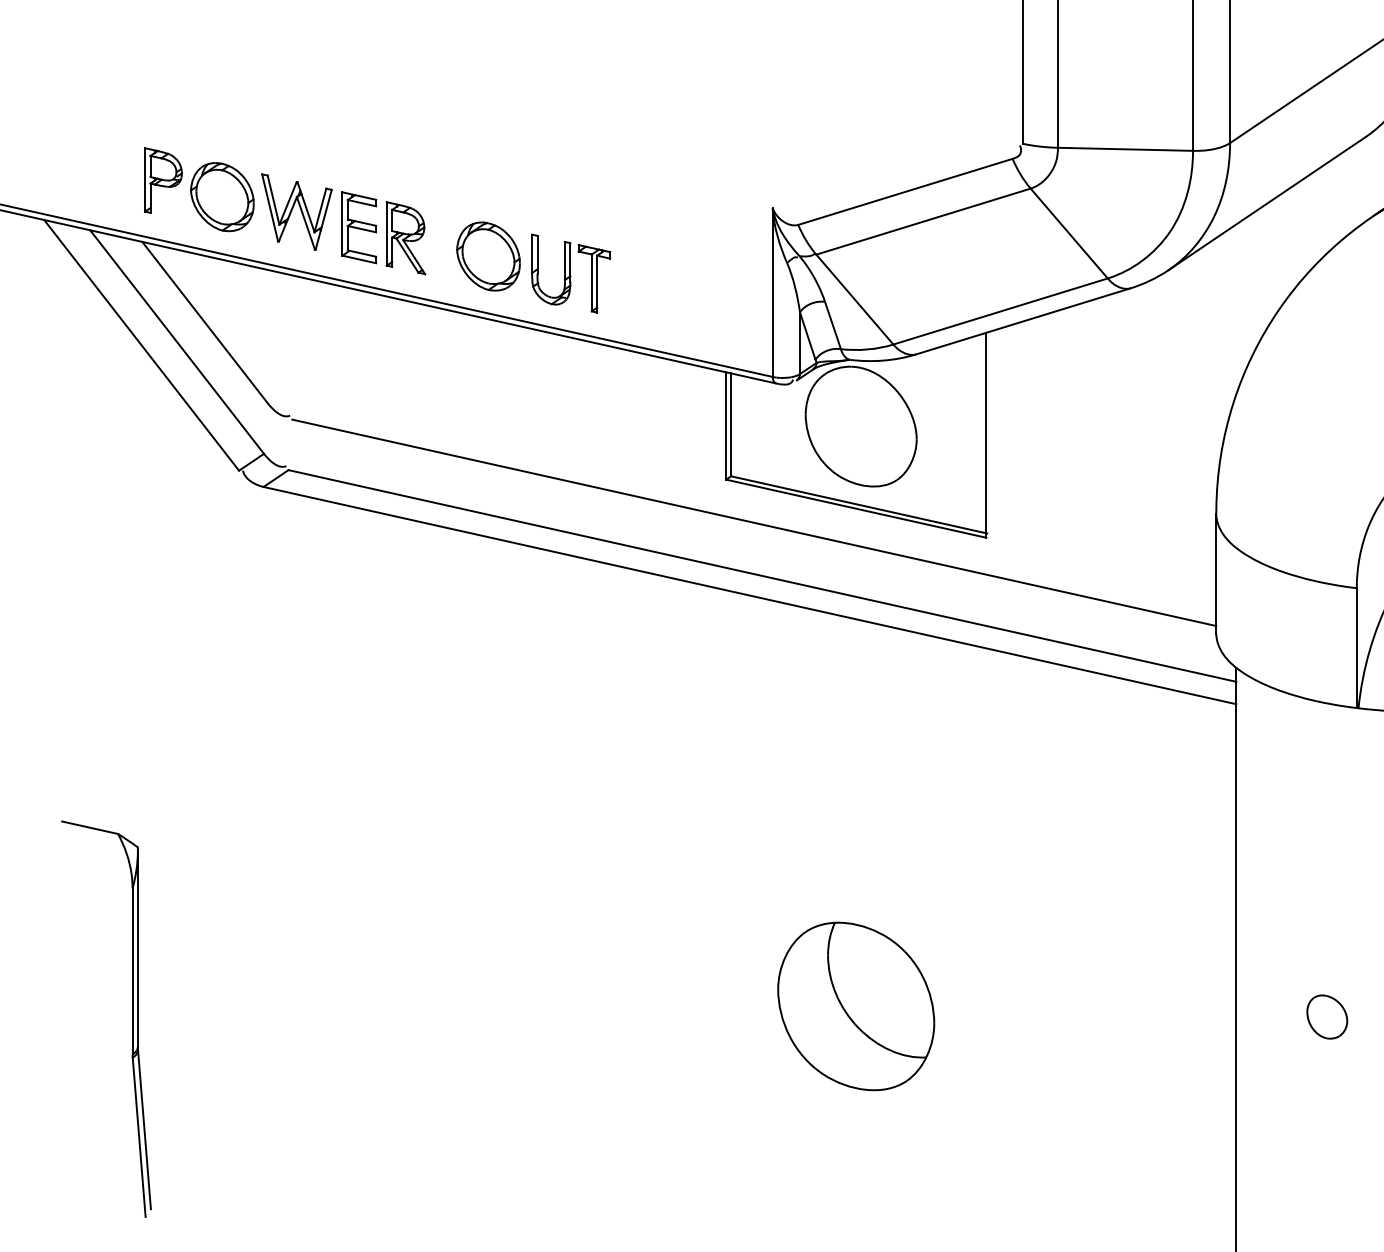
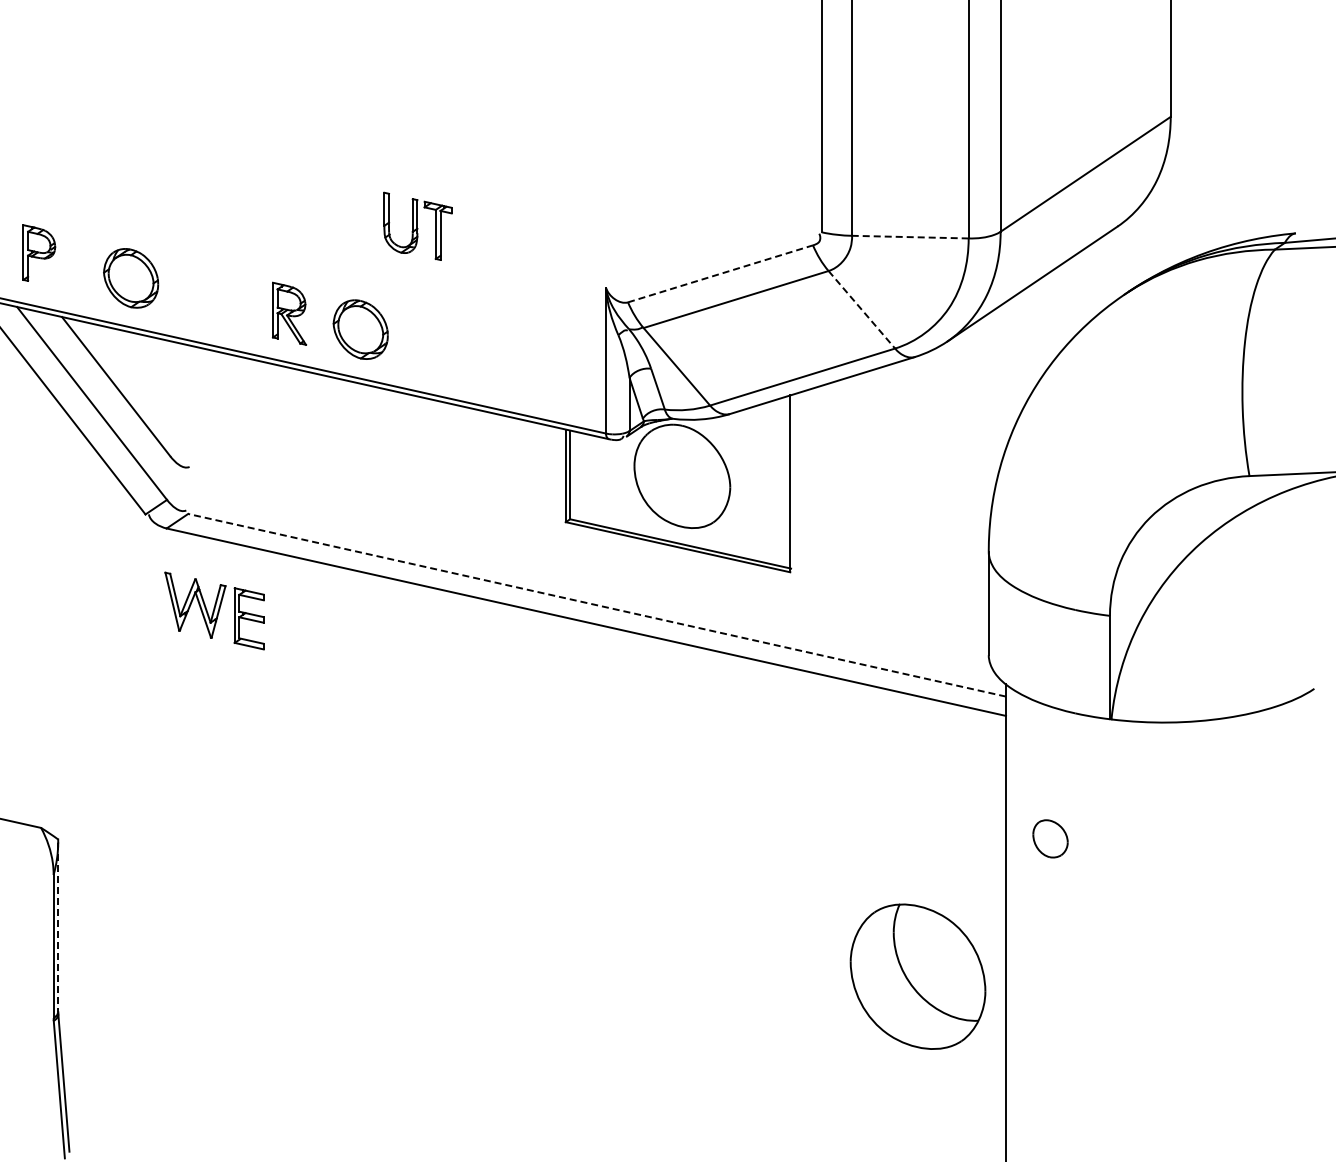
line: (1124, 149) -> (909, 237), solid -> dashed
part: (163, 179) -> (39, 252), moved
line: (905, 191) -> (720, 273), solid -> dashed
part: (319, 218) -> (214, 610), moved
line: (1069, 234) -> (862, 310), solid -> dashed
part: (570, 272) -> (417, 225), moved
line: (753, 522) -> (589, 559), removed
line: (762, 576) -> (597, 605), solid -> dashed
line: (138, 949) -> (58, 927), solid -> dashed
part: (855, 1006) -> (917, 976), moved
part: (1327, 1016) -> (1050, 838), moved

